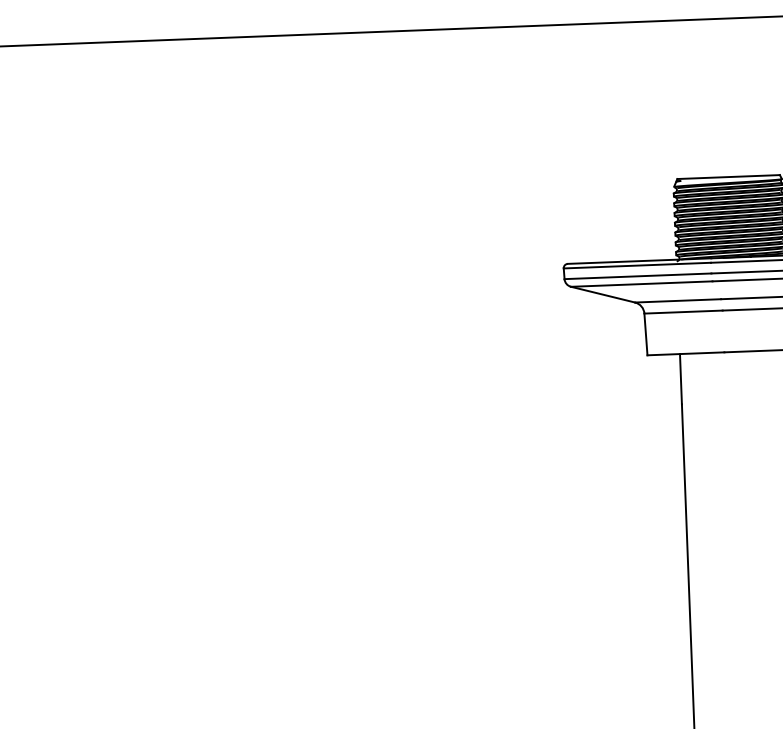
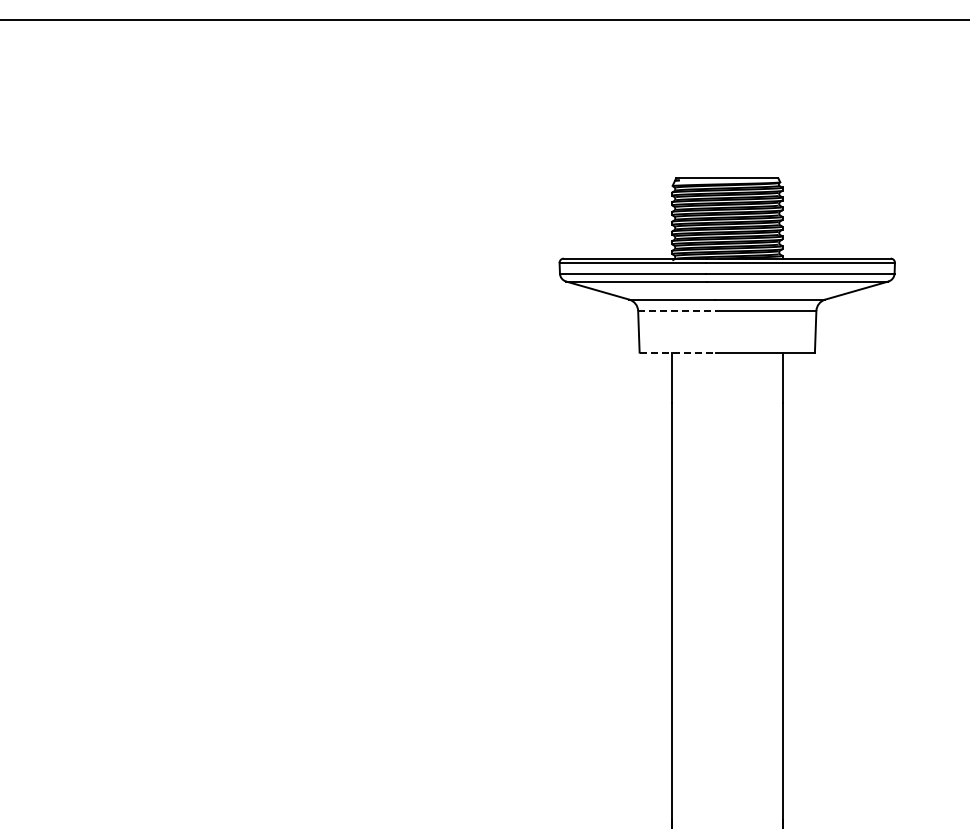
line: (683, 312) -> (677, 311), solid -> dashed
line: (686, 353) -> (678, 352), solid -> dashed

